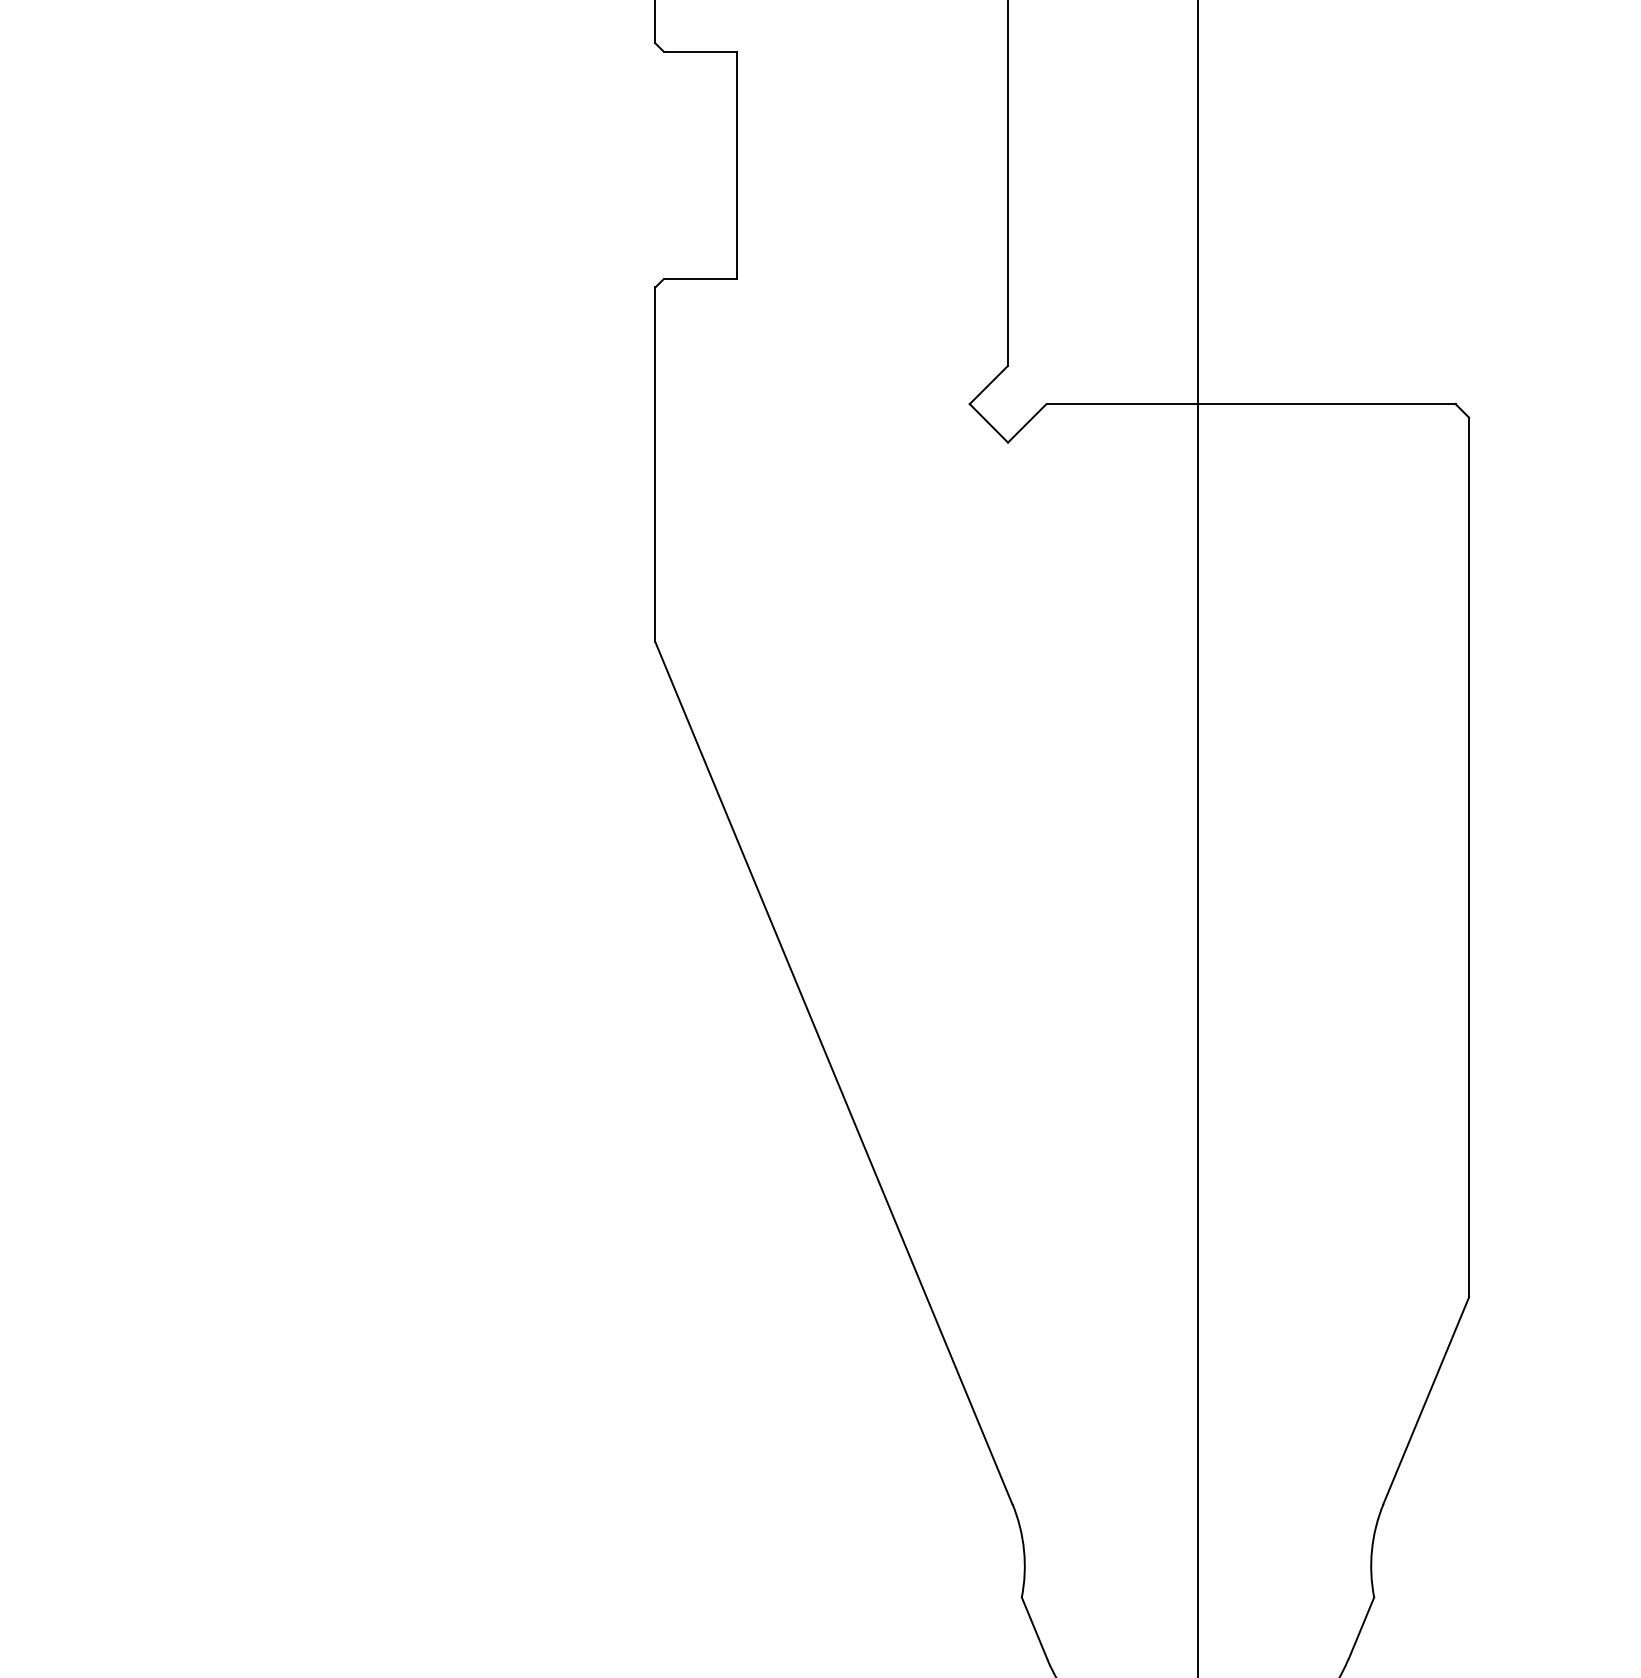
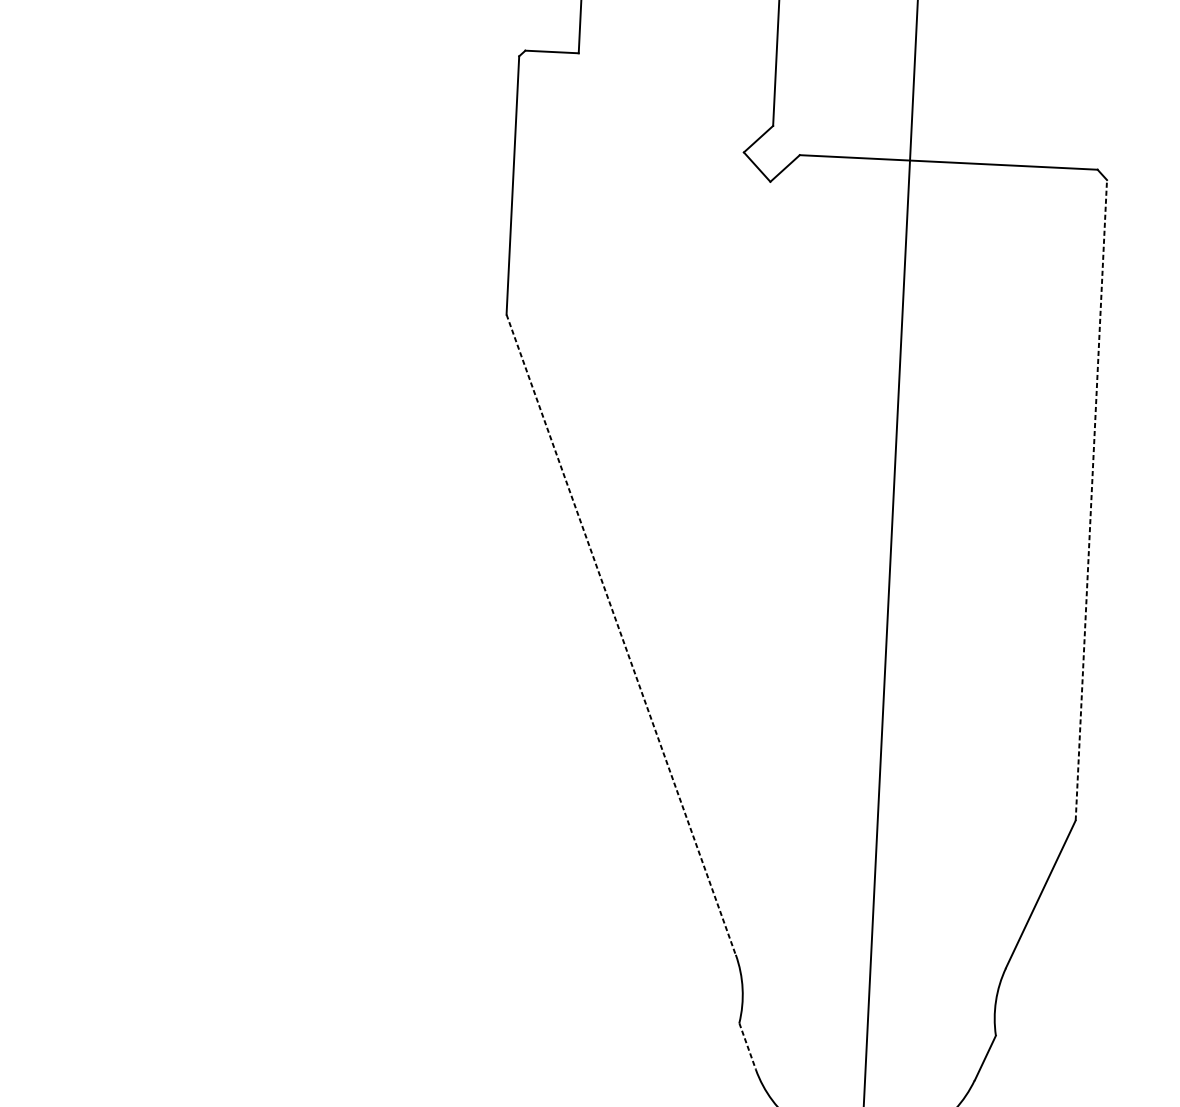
line: (1469, 857) -> (1091, 500), solid -> dashed
line: (834, 1073) -> (621, 635), solid -> dashed
line: (1034, 1628) -> (747, 1046), solid -> dashed

